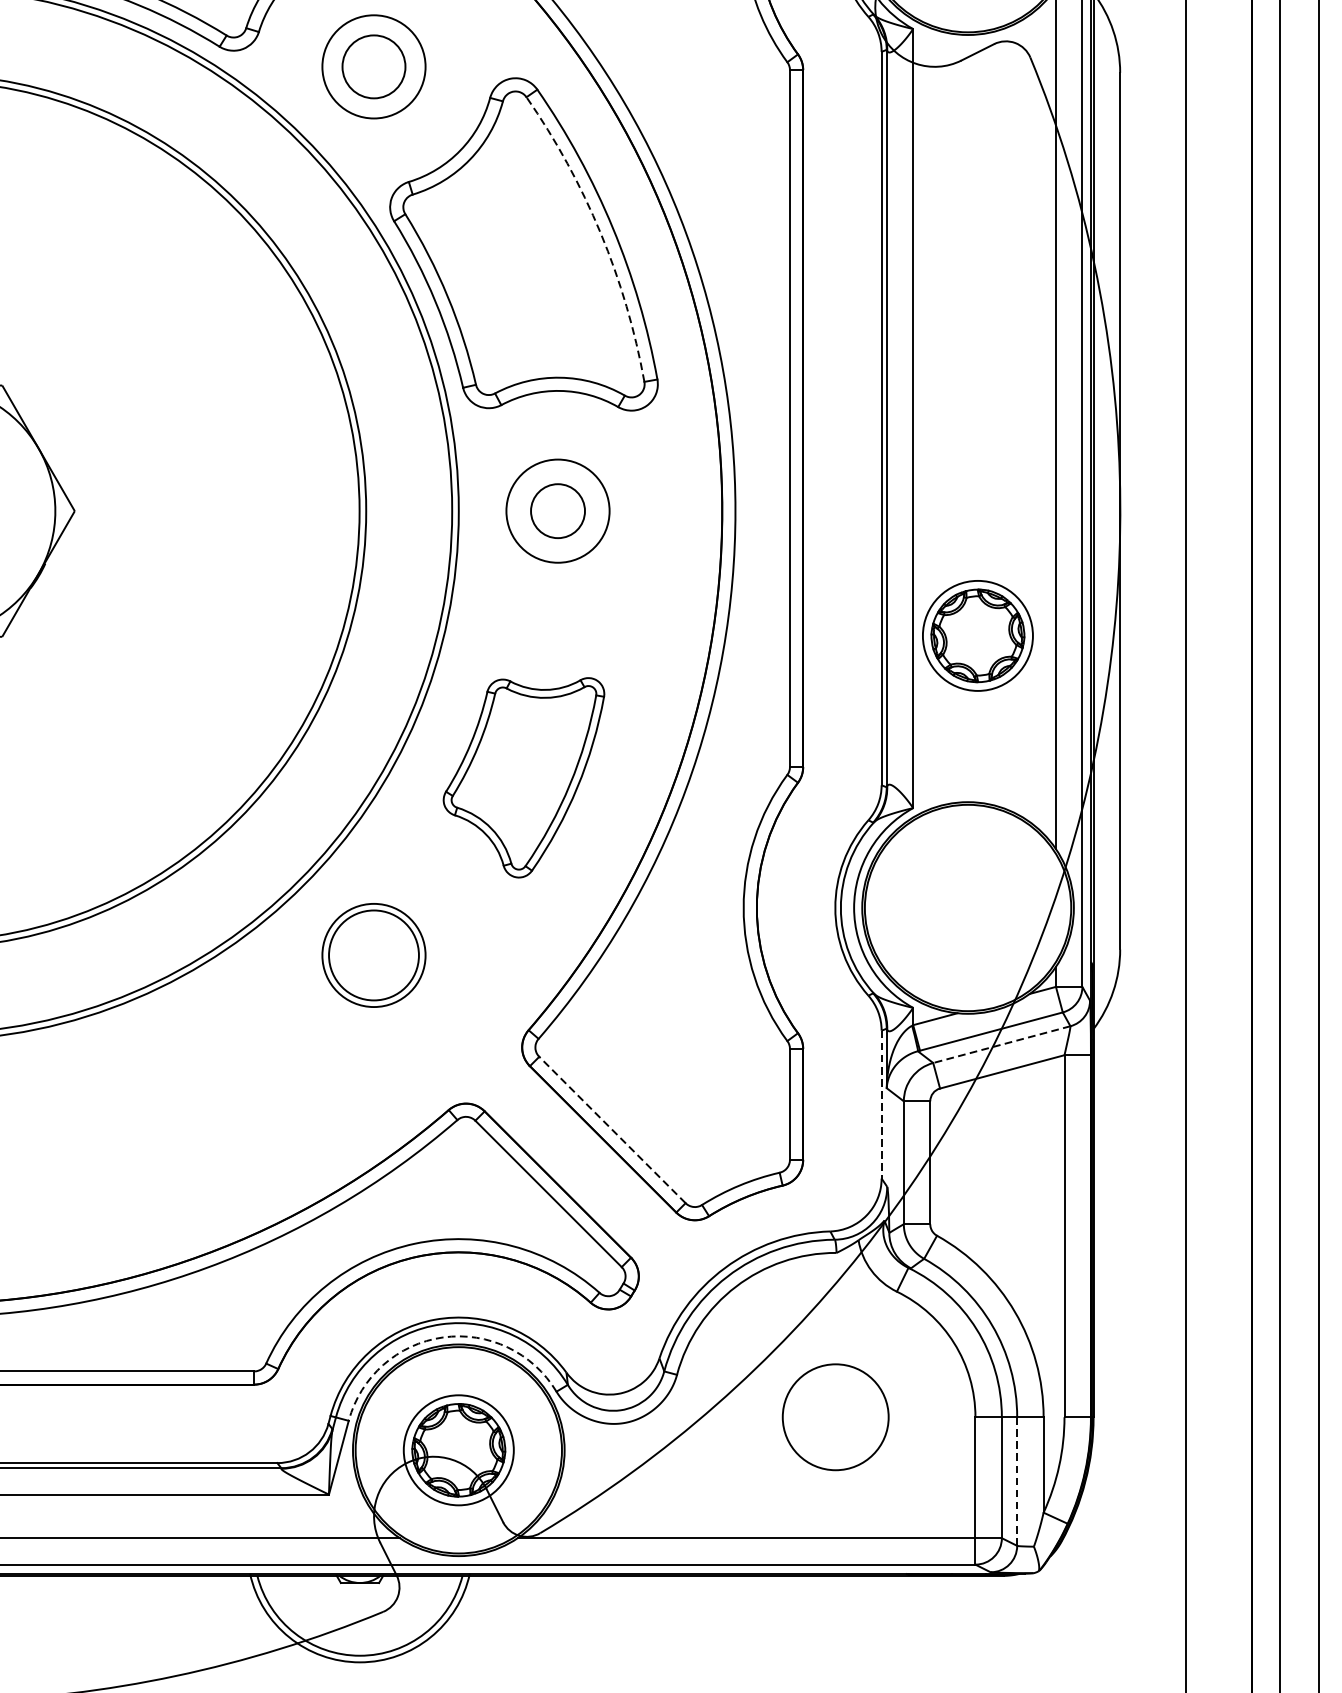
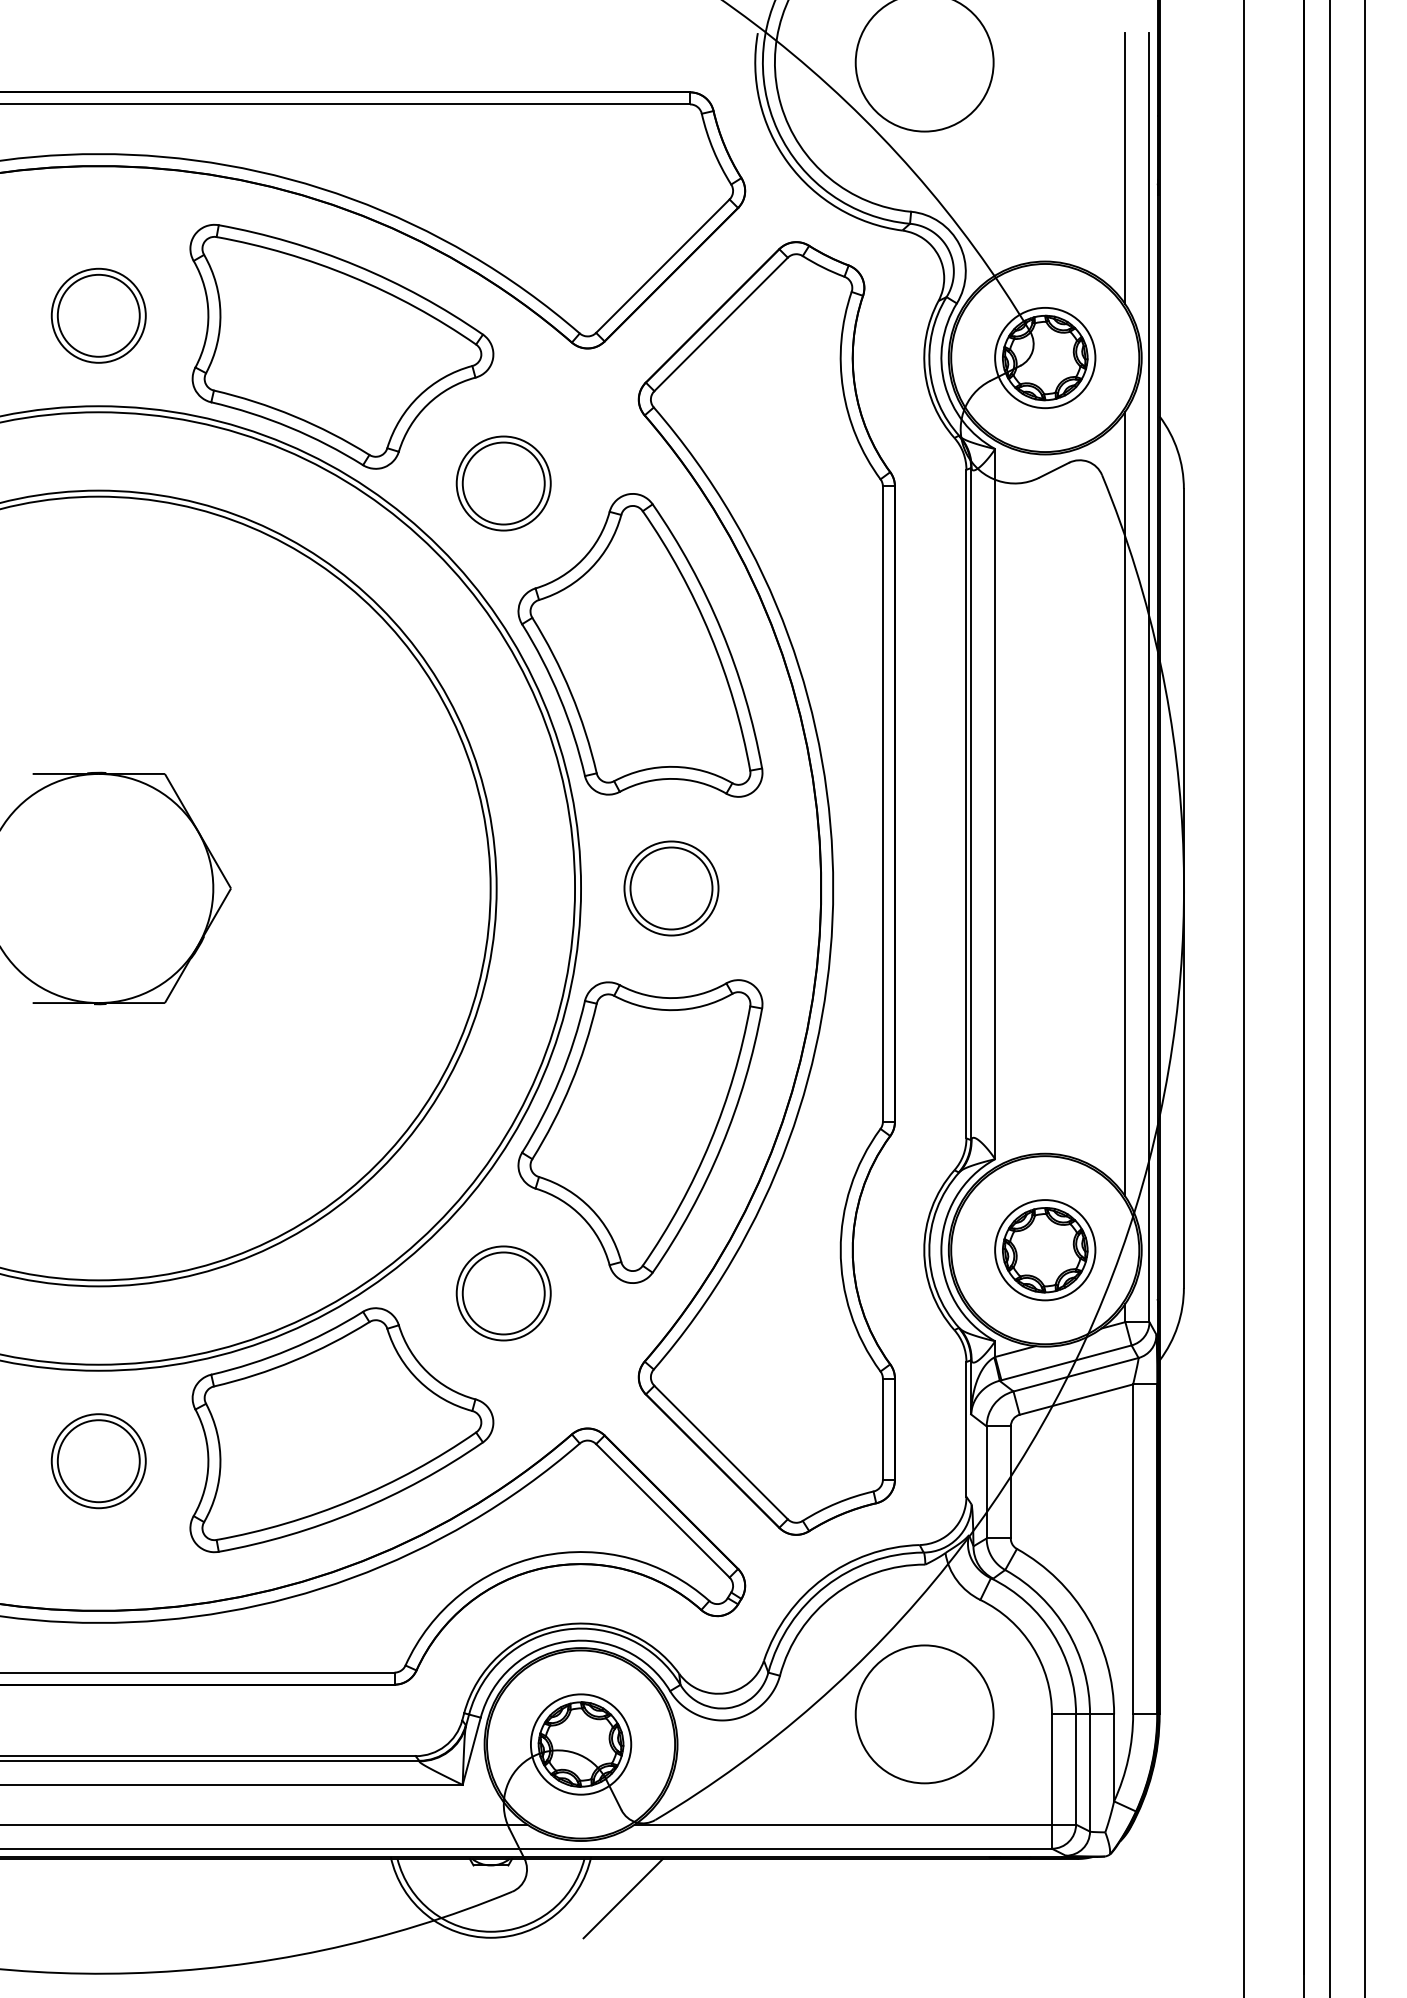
circle: (373, 66) -> (503, 483), size x1.43
arc: (600, 233) -> (710, 635), dashed -> solid
circle: (558, 511) -> (671, 888), size x1.67
part: (978, 636) -> (1045, 1250), moved
part: (524, 777) -> (640, 1131), size x1.67
line: (1002, 1044) -> (1076, 1374), dashed -> solid
line: (881, 1104) -> (966, 1429), dashed -> solid
part: (195, 1105) -> (341, 1430), added
line: (611, 1129) -> (720, 1452), dashed -> solid
arc: (442, 1337) -> (566, 1641), dashed -> solid
circle: (835, 1417) -> (924, 1714), size x1.43
line: (1017, 1482) -> (1090, 1773), dashed -> solid
line: (504, 1619) -> (622, 1898), added

